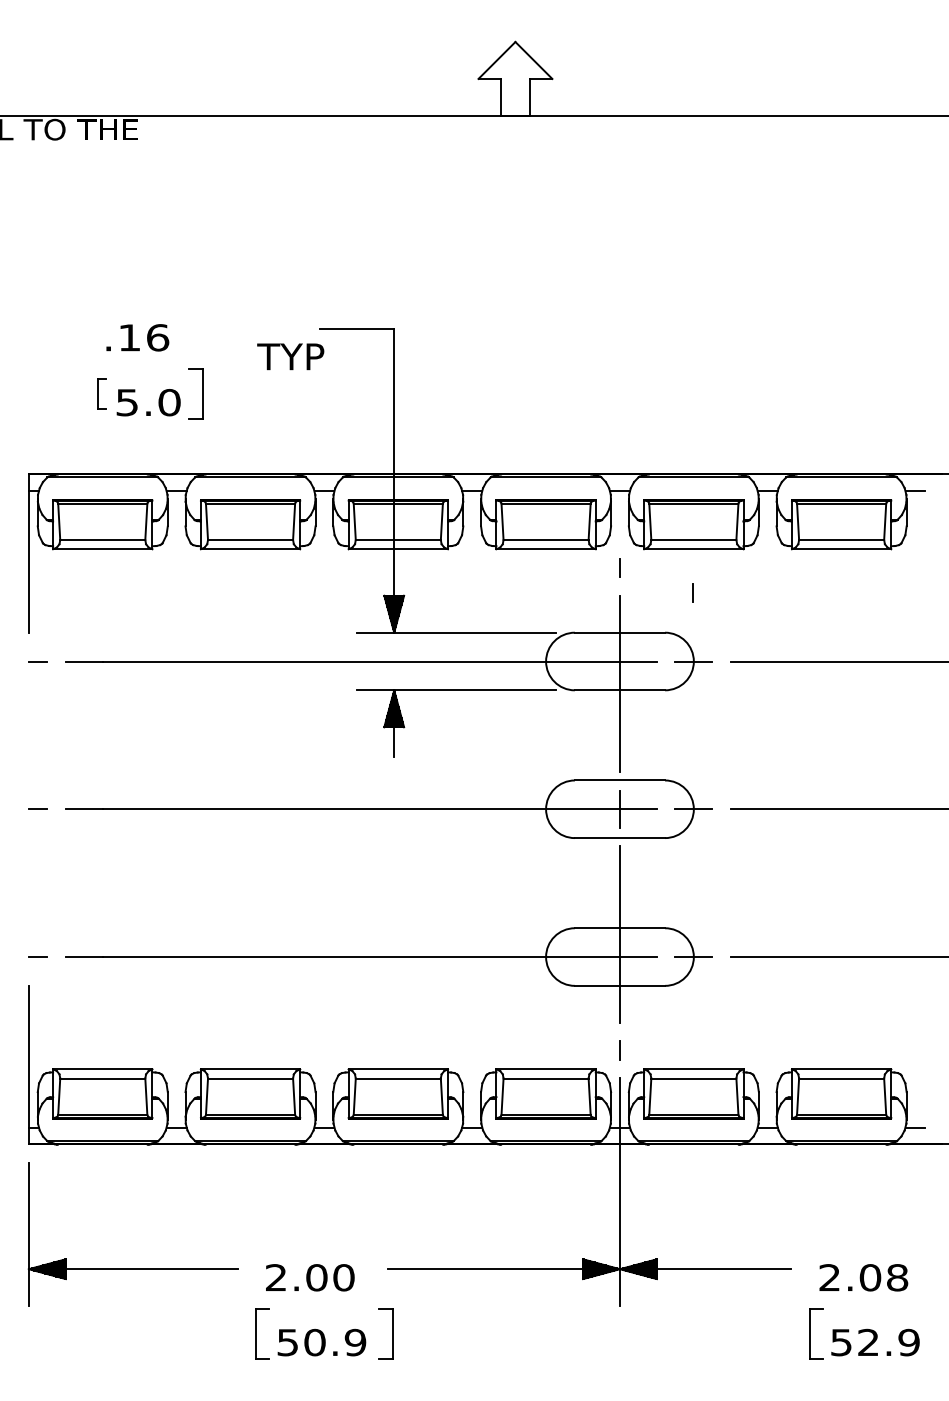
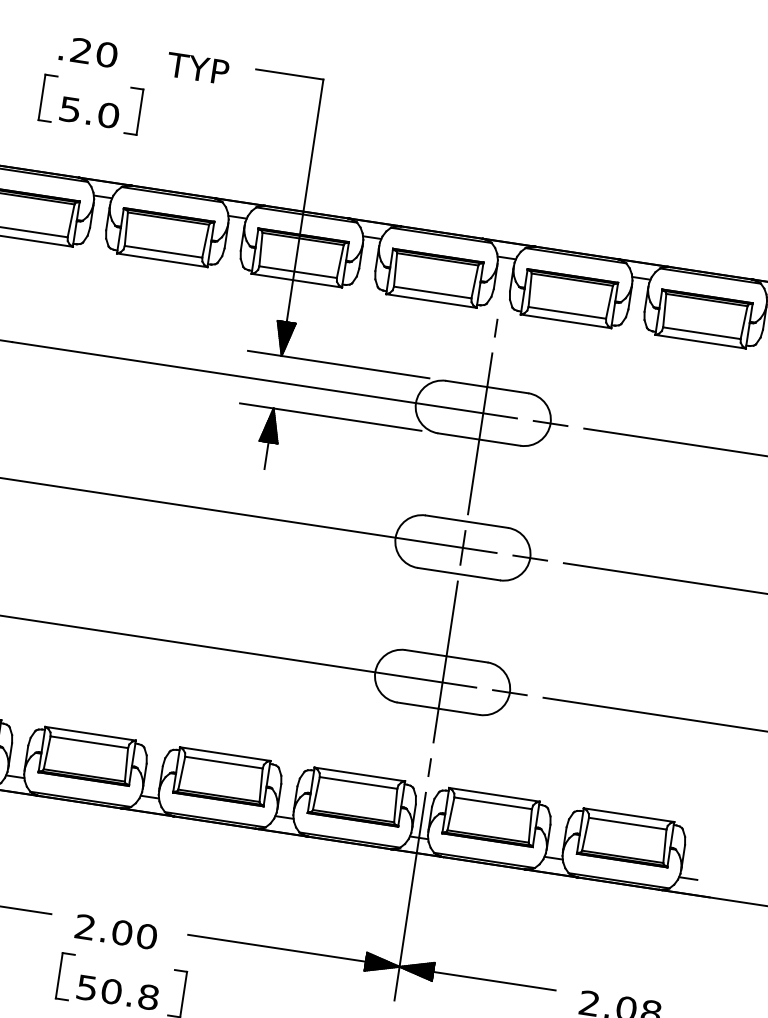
text: (144, 337) -> (94, 52), .16 -> .20
text: (290, 356) -> (197, 68), moved
part: (101, 393) -> (47, 97), size x1.67
line: (692, 592) -> (558, 360), removed
text: (355, 1342) -> (148, 997), 50.9 -> 50.8

